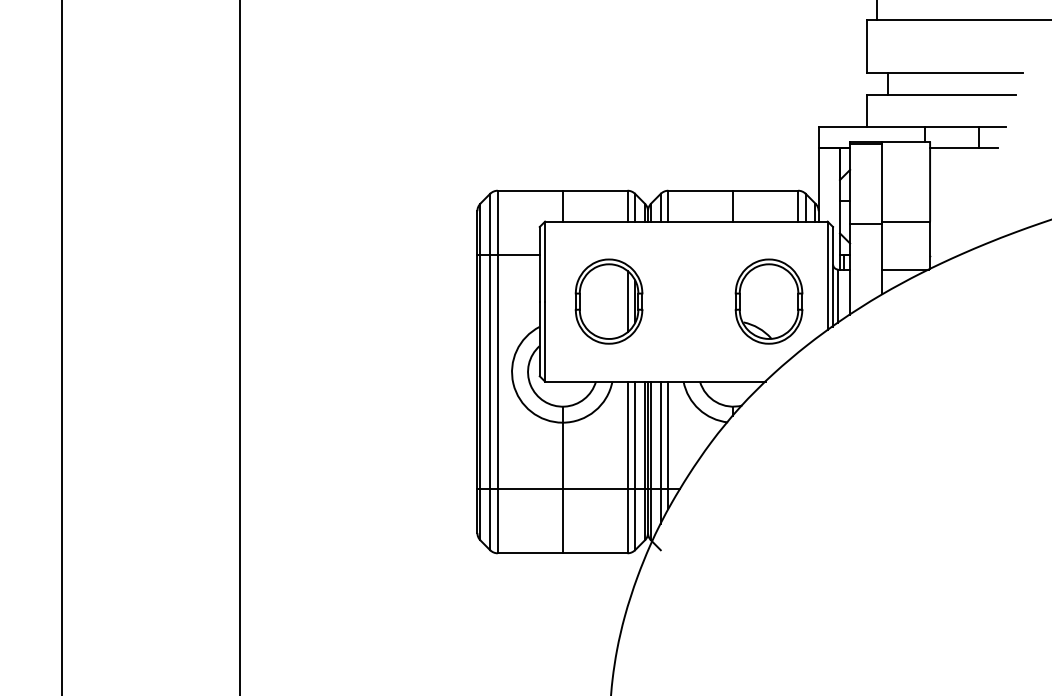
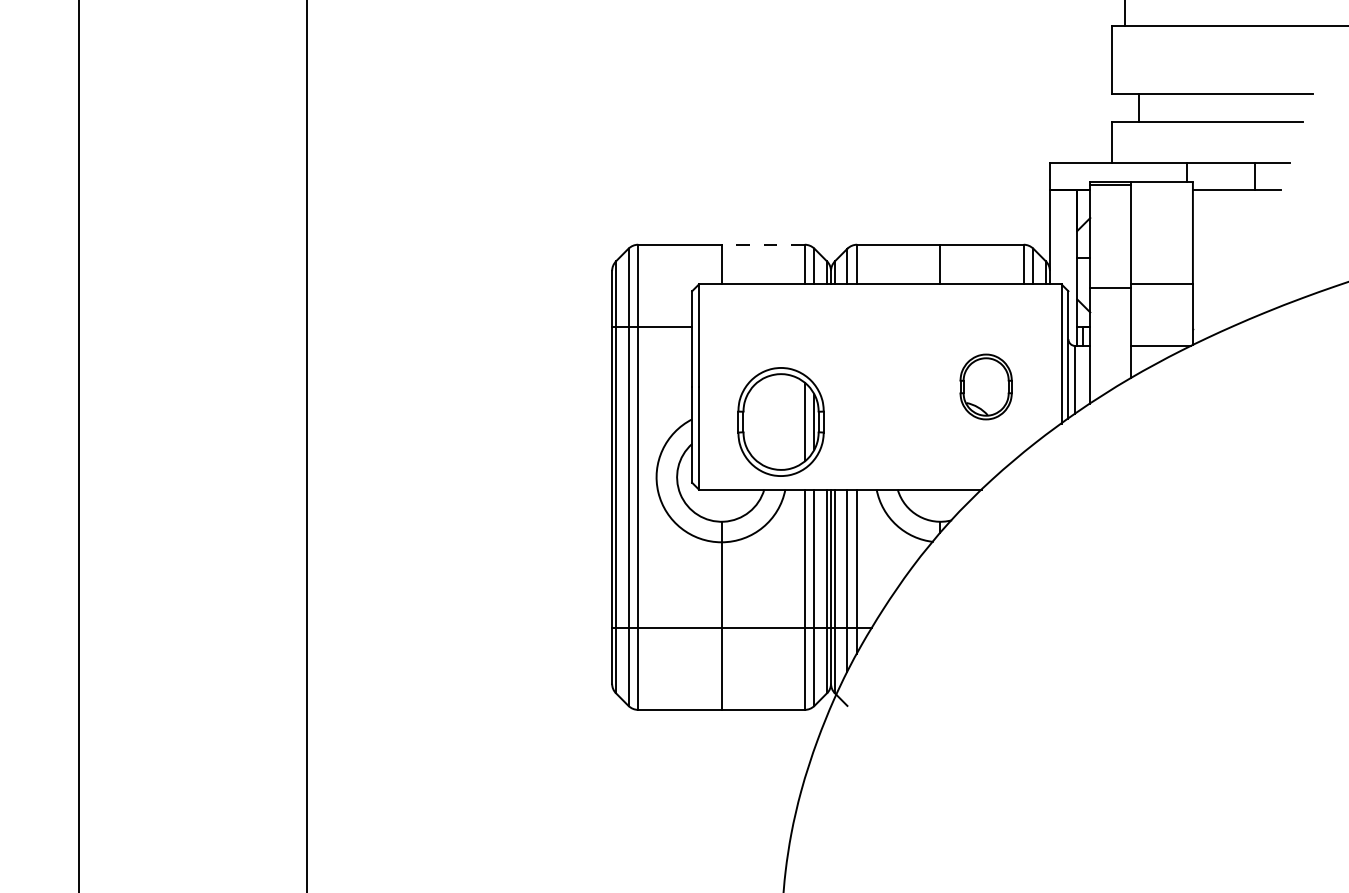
line: (595, 190) -> (763, 244), solid -> dashed
part: (608, 301) -> (780, 421), moved
part: (768, 301) -> (985, 386), size x0.6

